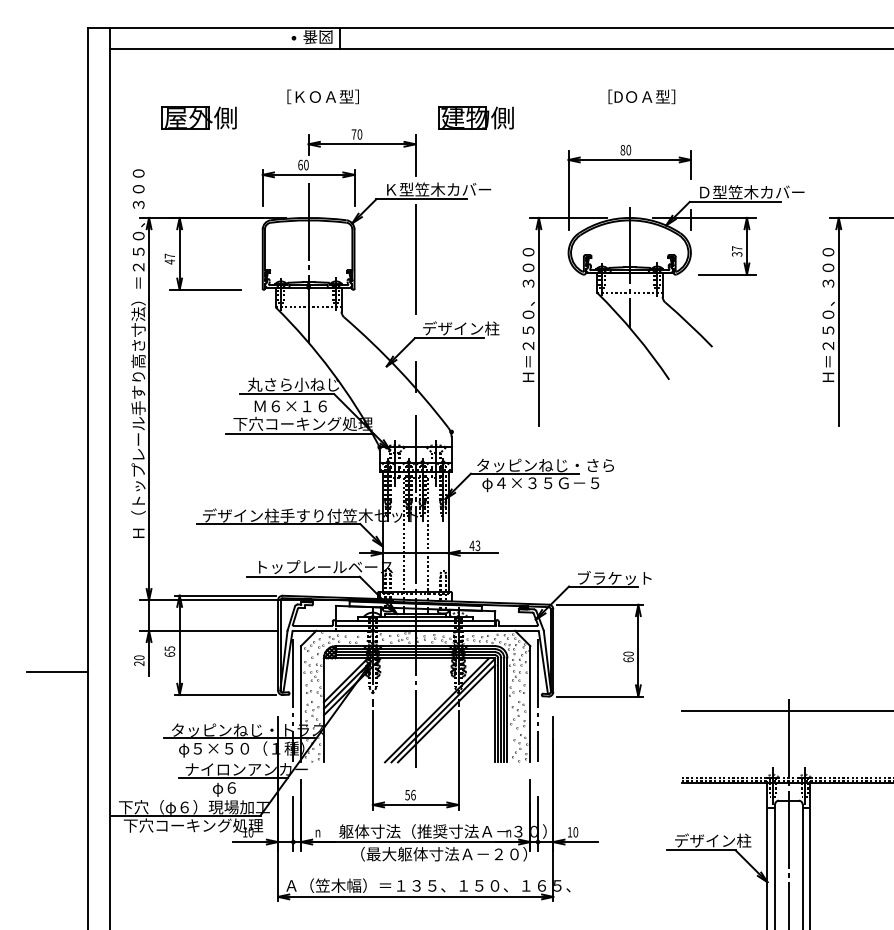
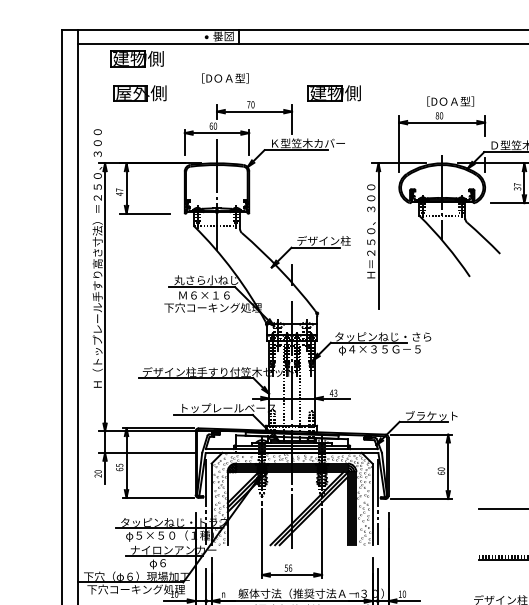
part: (194, 68) -> (136, 58), added
text: (325, 96) -> (228, 78), ［ＫＯＡ型］ -> ［DＯＡ型］
text: (641, 96) -> (450, 101), moved
line: (415, 259) -> (291, 192), removed
line: (299, 433) -> (210, 314), removed
line: (56, 672) -> (40, 482), removed

